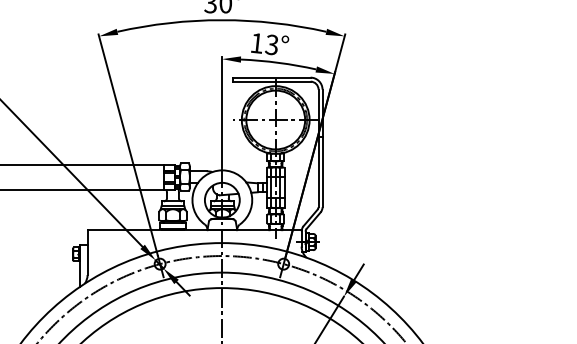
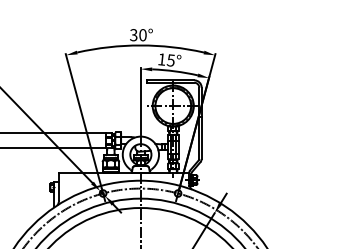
text: (272, 44) -> (171, 60), 13° -> 15°

